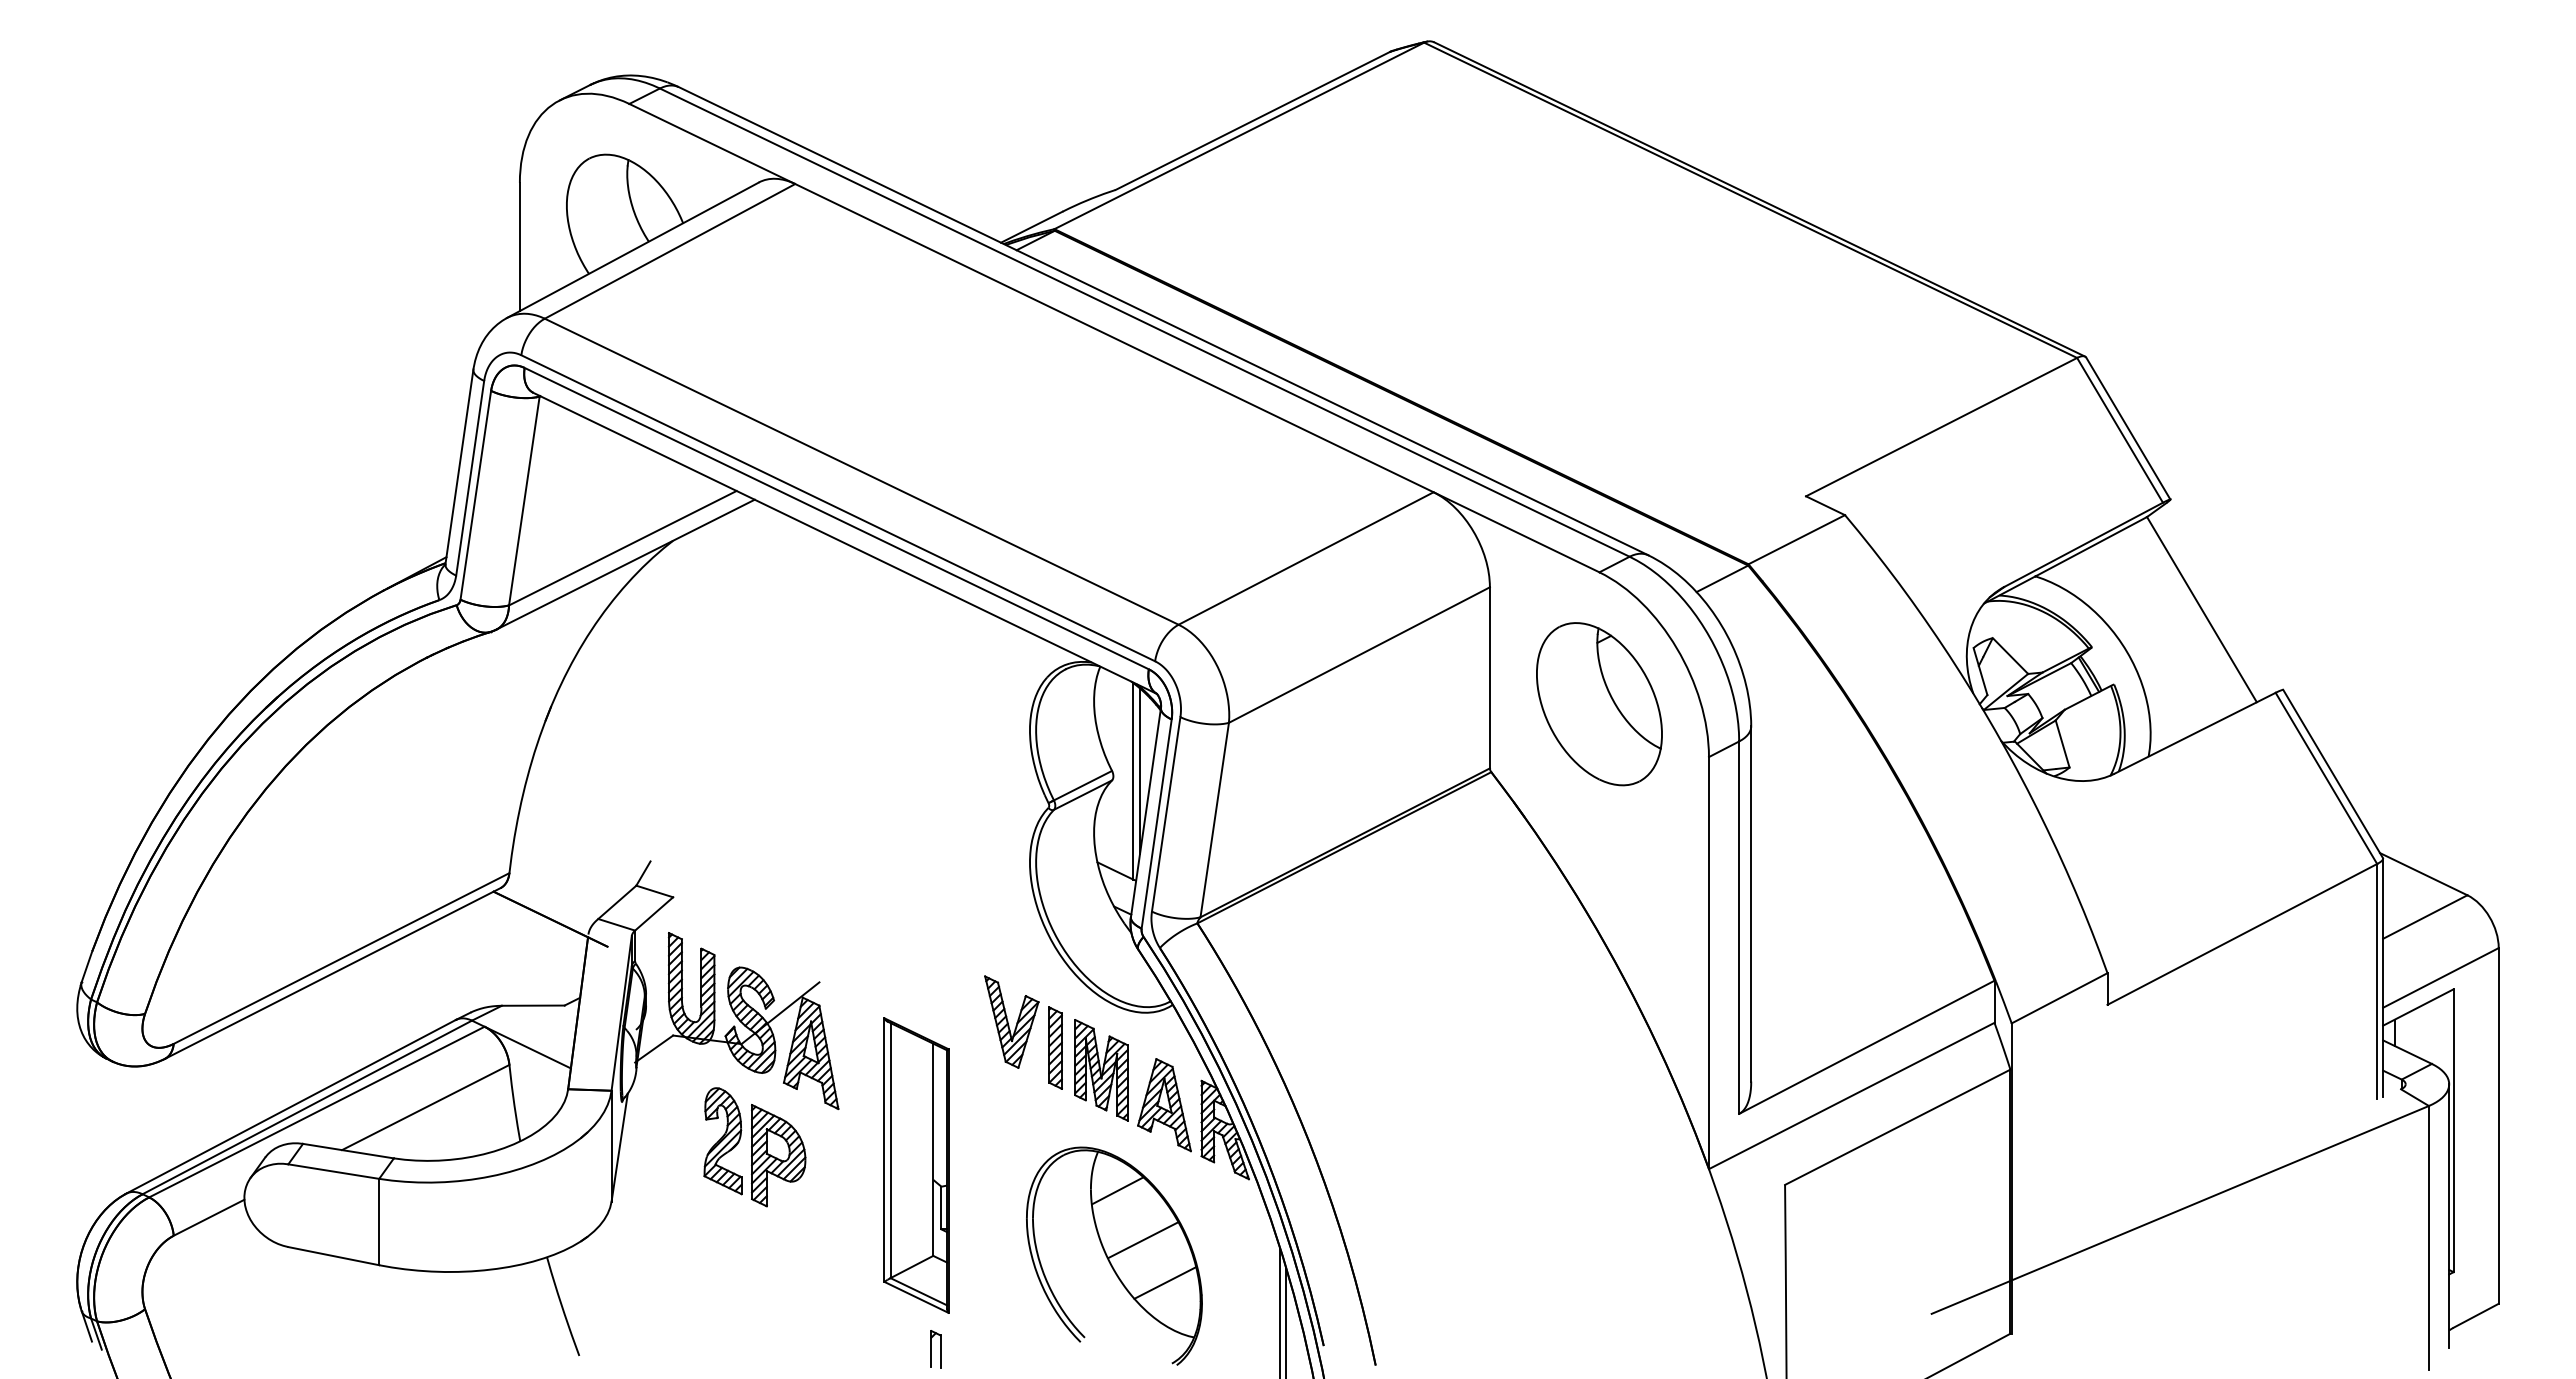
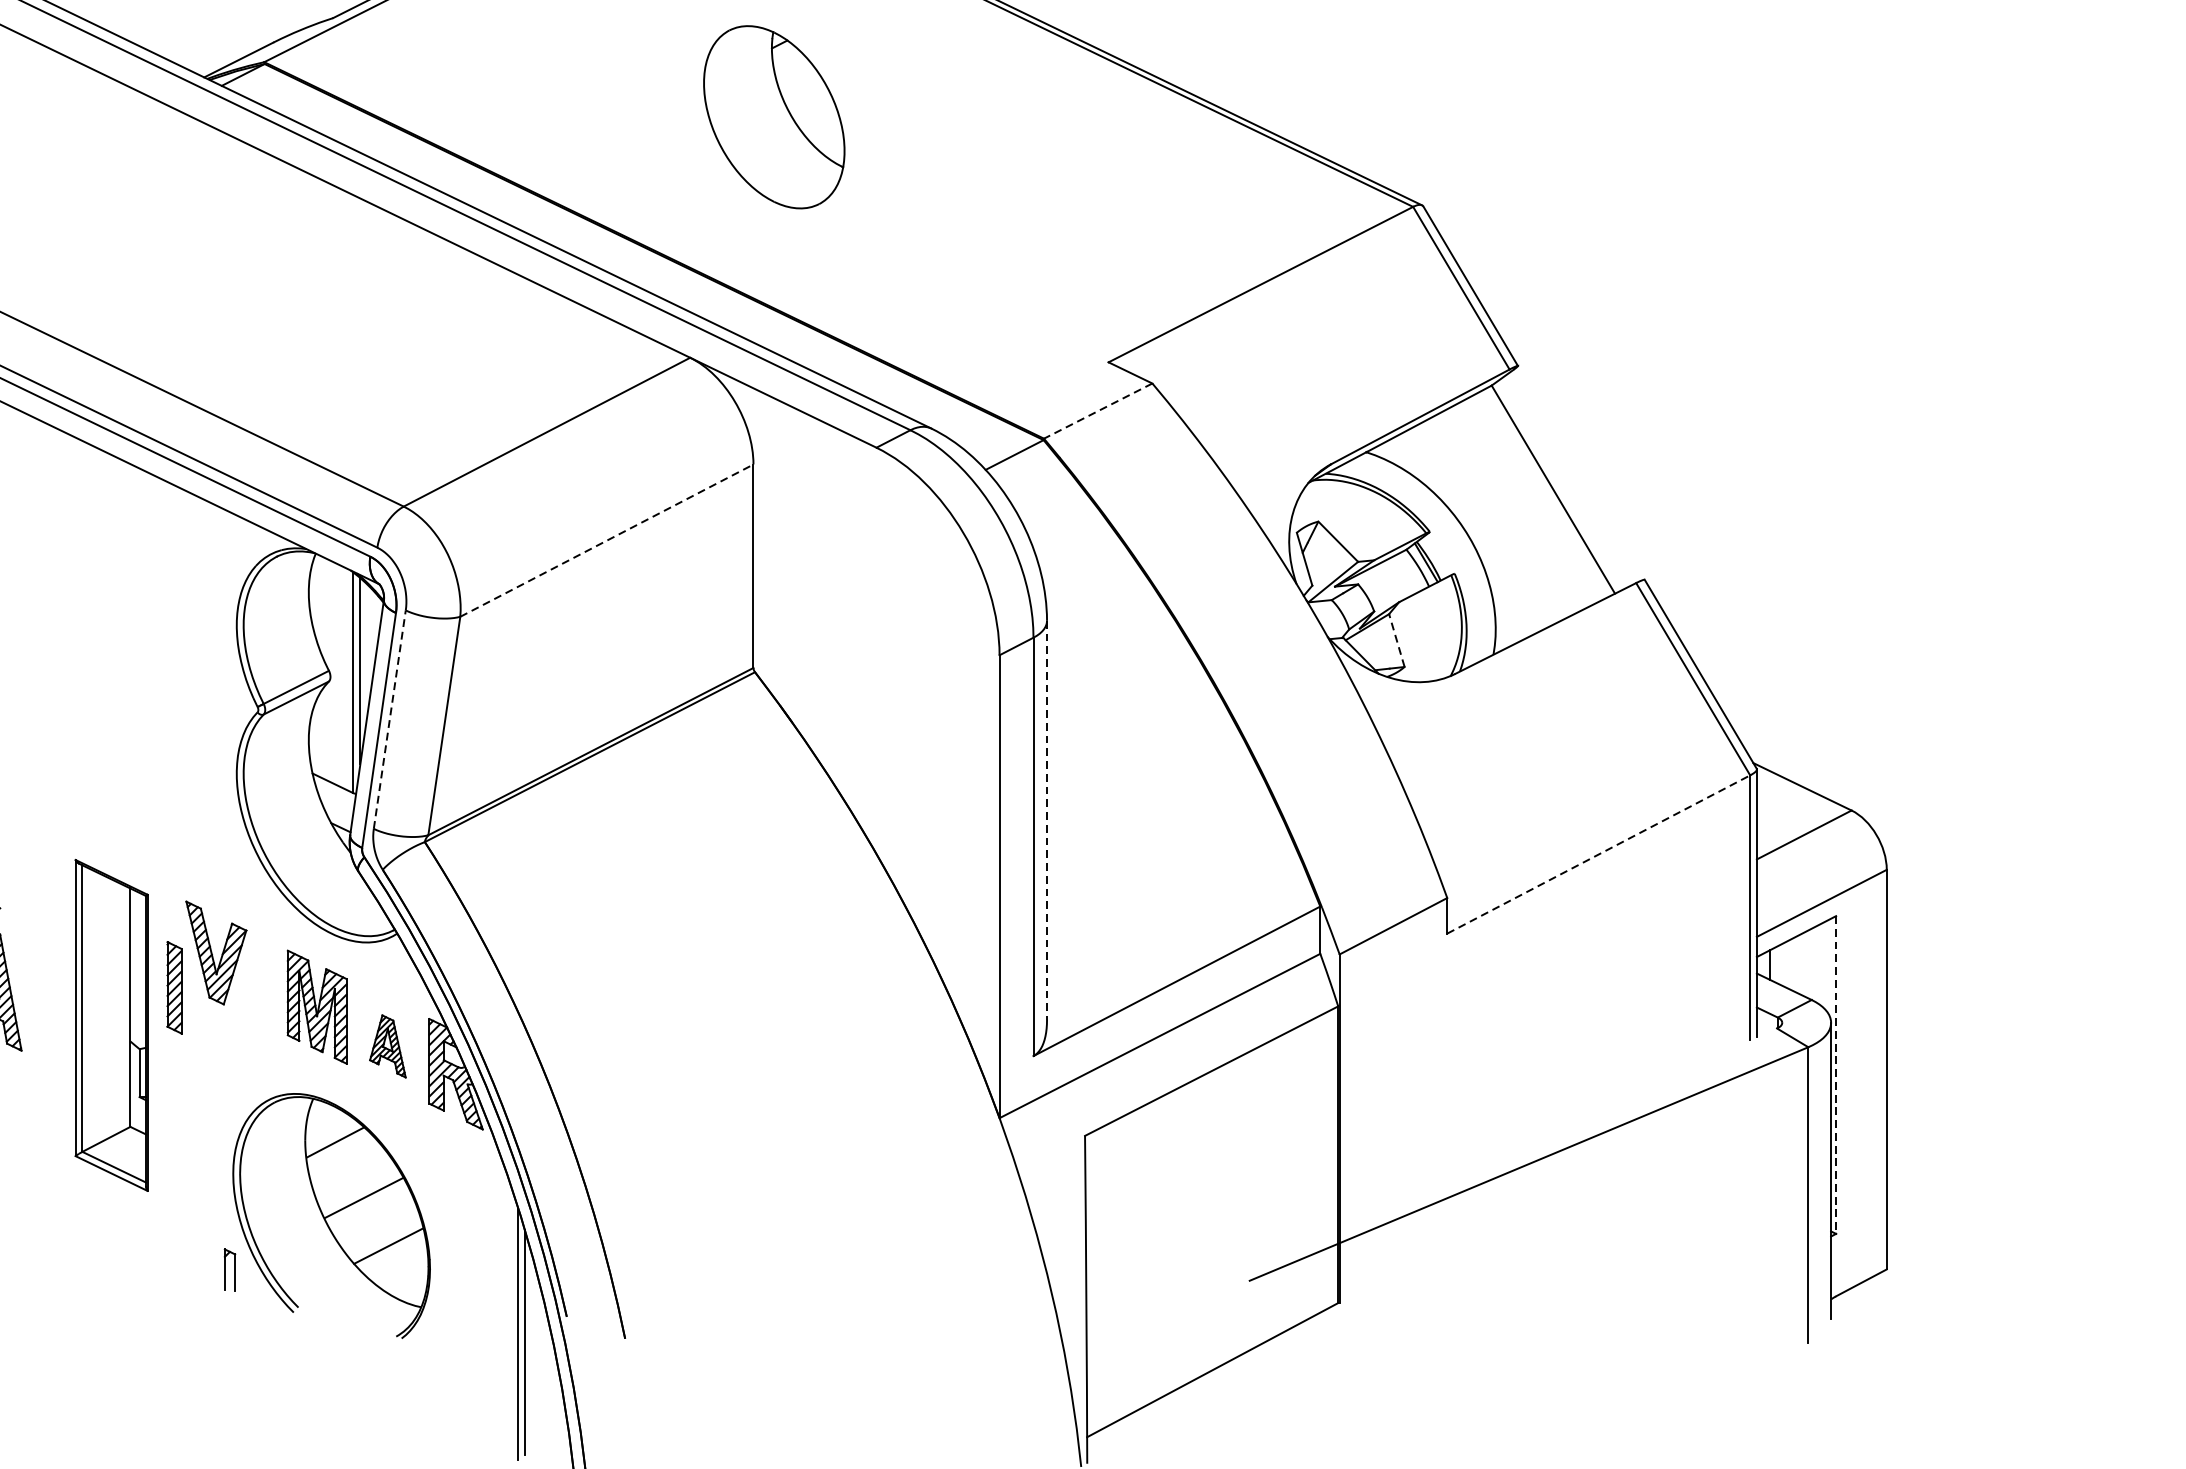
line: (1796, 539) -> (1097, 410), solid -> dashed
line: (1359, 654) -> (606, 540), solid -> dashed
part: (1599, 704) -> (774, 117), moved
line: (2062, 744) -> (1396, 641), solid -> dashed
line: (1166, 813) -> (390, 718), solid -> dashed
line: (1751, 903) -> (1047, 819), solid -> dashed
line: (2242, 934) -> (1598, 854), solid -> dashed
part: (1055, 1047) -> (174, 987), moved
part: (1164, 1105) -> (387, 1046), size x0.6
line: (2453, 1131) -> (1835, 1075), solid -> dashed
part: (916, 1165) -> (111, 1025), moved
part: (935, 1349) -> (229, 1270), moved

